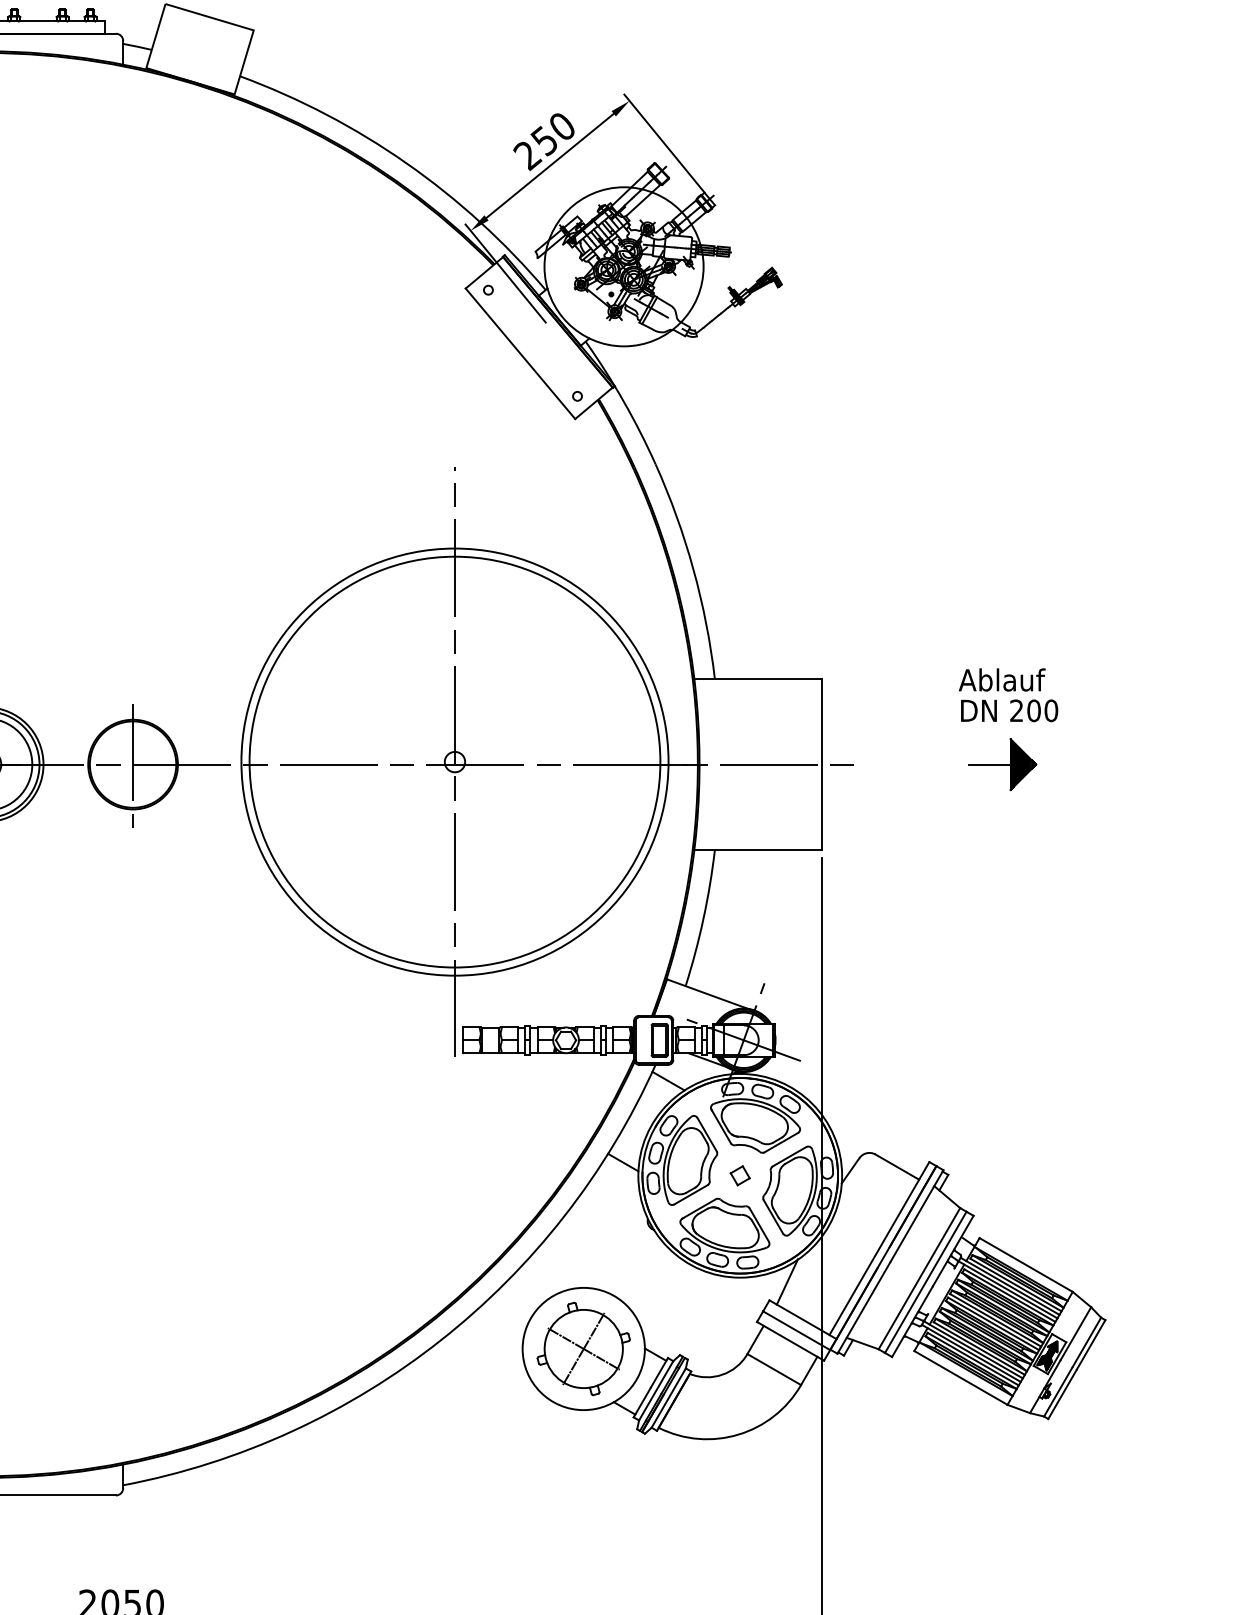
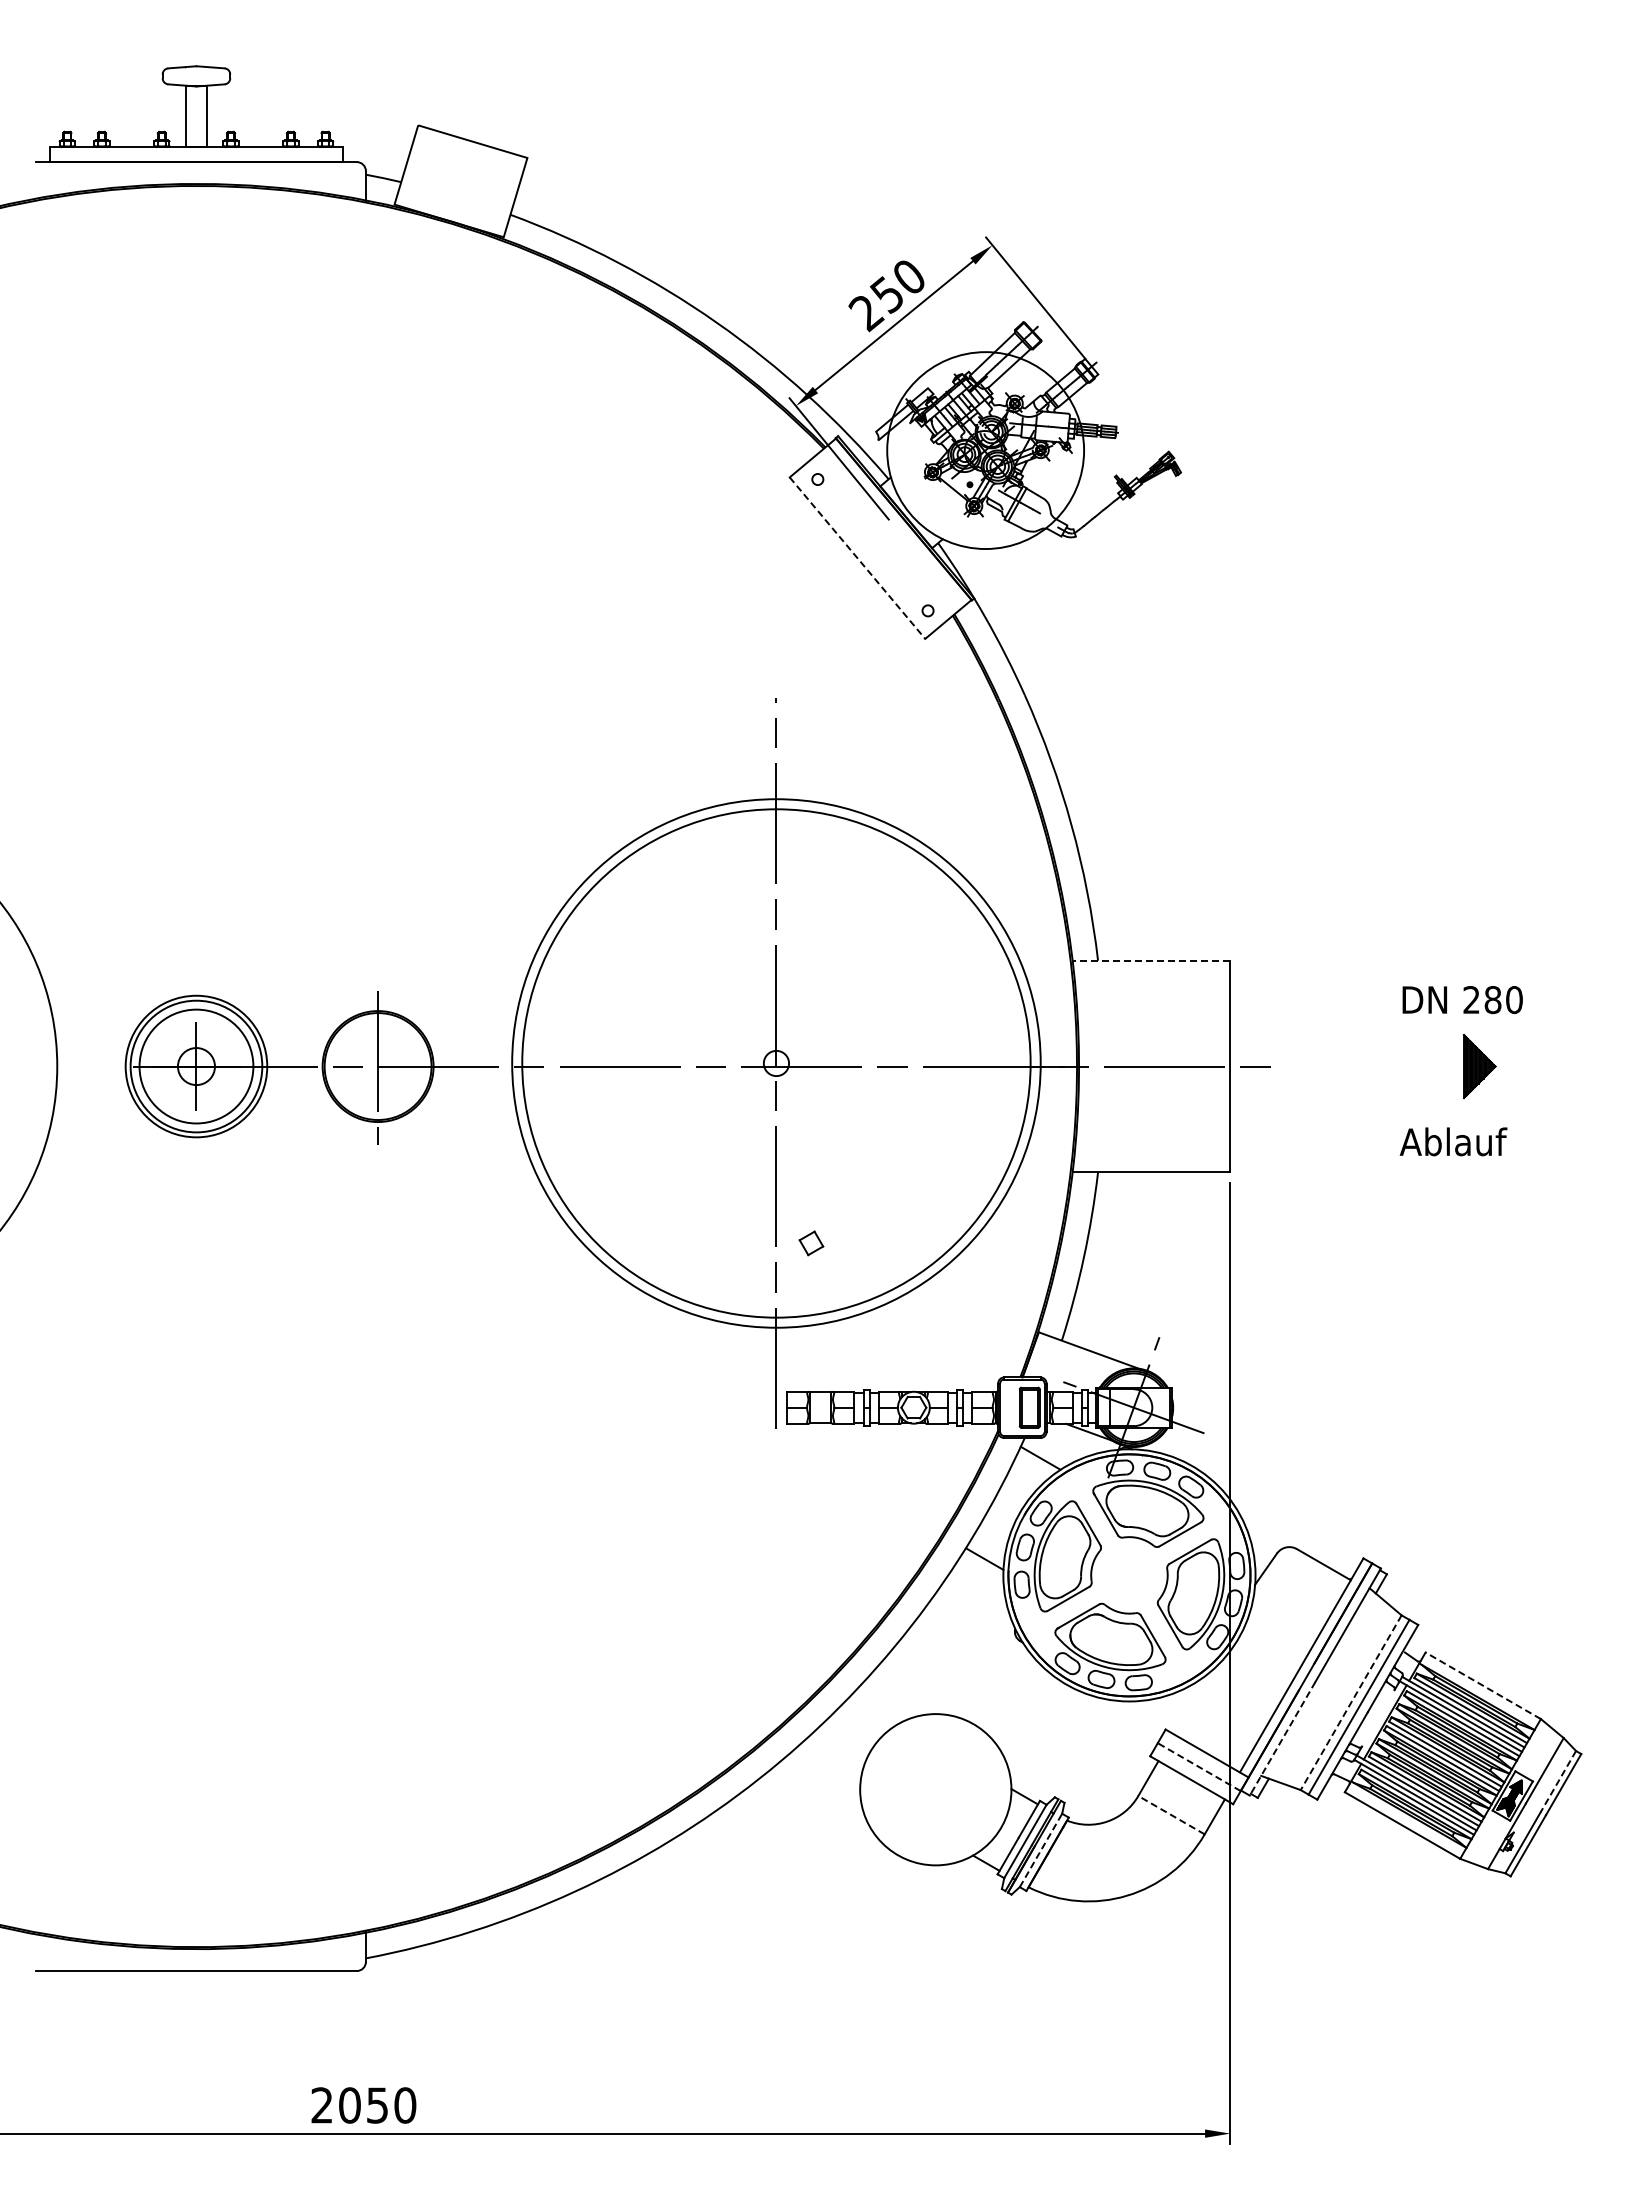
line: (520, 354) -> (857, 558), solid -> dashed
line: (758, 678) -> (1151, 960), solid -> dashed
text: (1002, 679) -> (1453, 1141), moved
text: (1033, 710) -> (1492, 999), 200 -> 280
line: (989, 764) -> (1438, 1066), removed
part: (740, 1175) -> (811, 1243), moved
line: (1026, 1264) -> (1483, 1685), solid -> dashed
line: (919, 1278) -> (1351, 1702), solid -> dashed
line: (787, 1281) -> (1187, 1706), removed
line: (863, 1307) -> (1282, 1738), solid -> dashed
line: (796, 1331) -> (1199, 1767), solid -> dashed
line: (1086, 1343) -> (1558, 1782), solid -> dashed
part: (583, 1348) -> (935, 1789), removed
line: (774, 1369) -> (1171, 1814), solid -> dashed
line: (669, 1398) -> (1041, 1850), solid -> dashed

